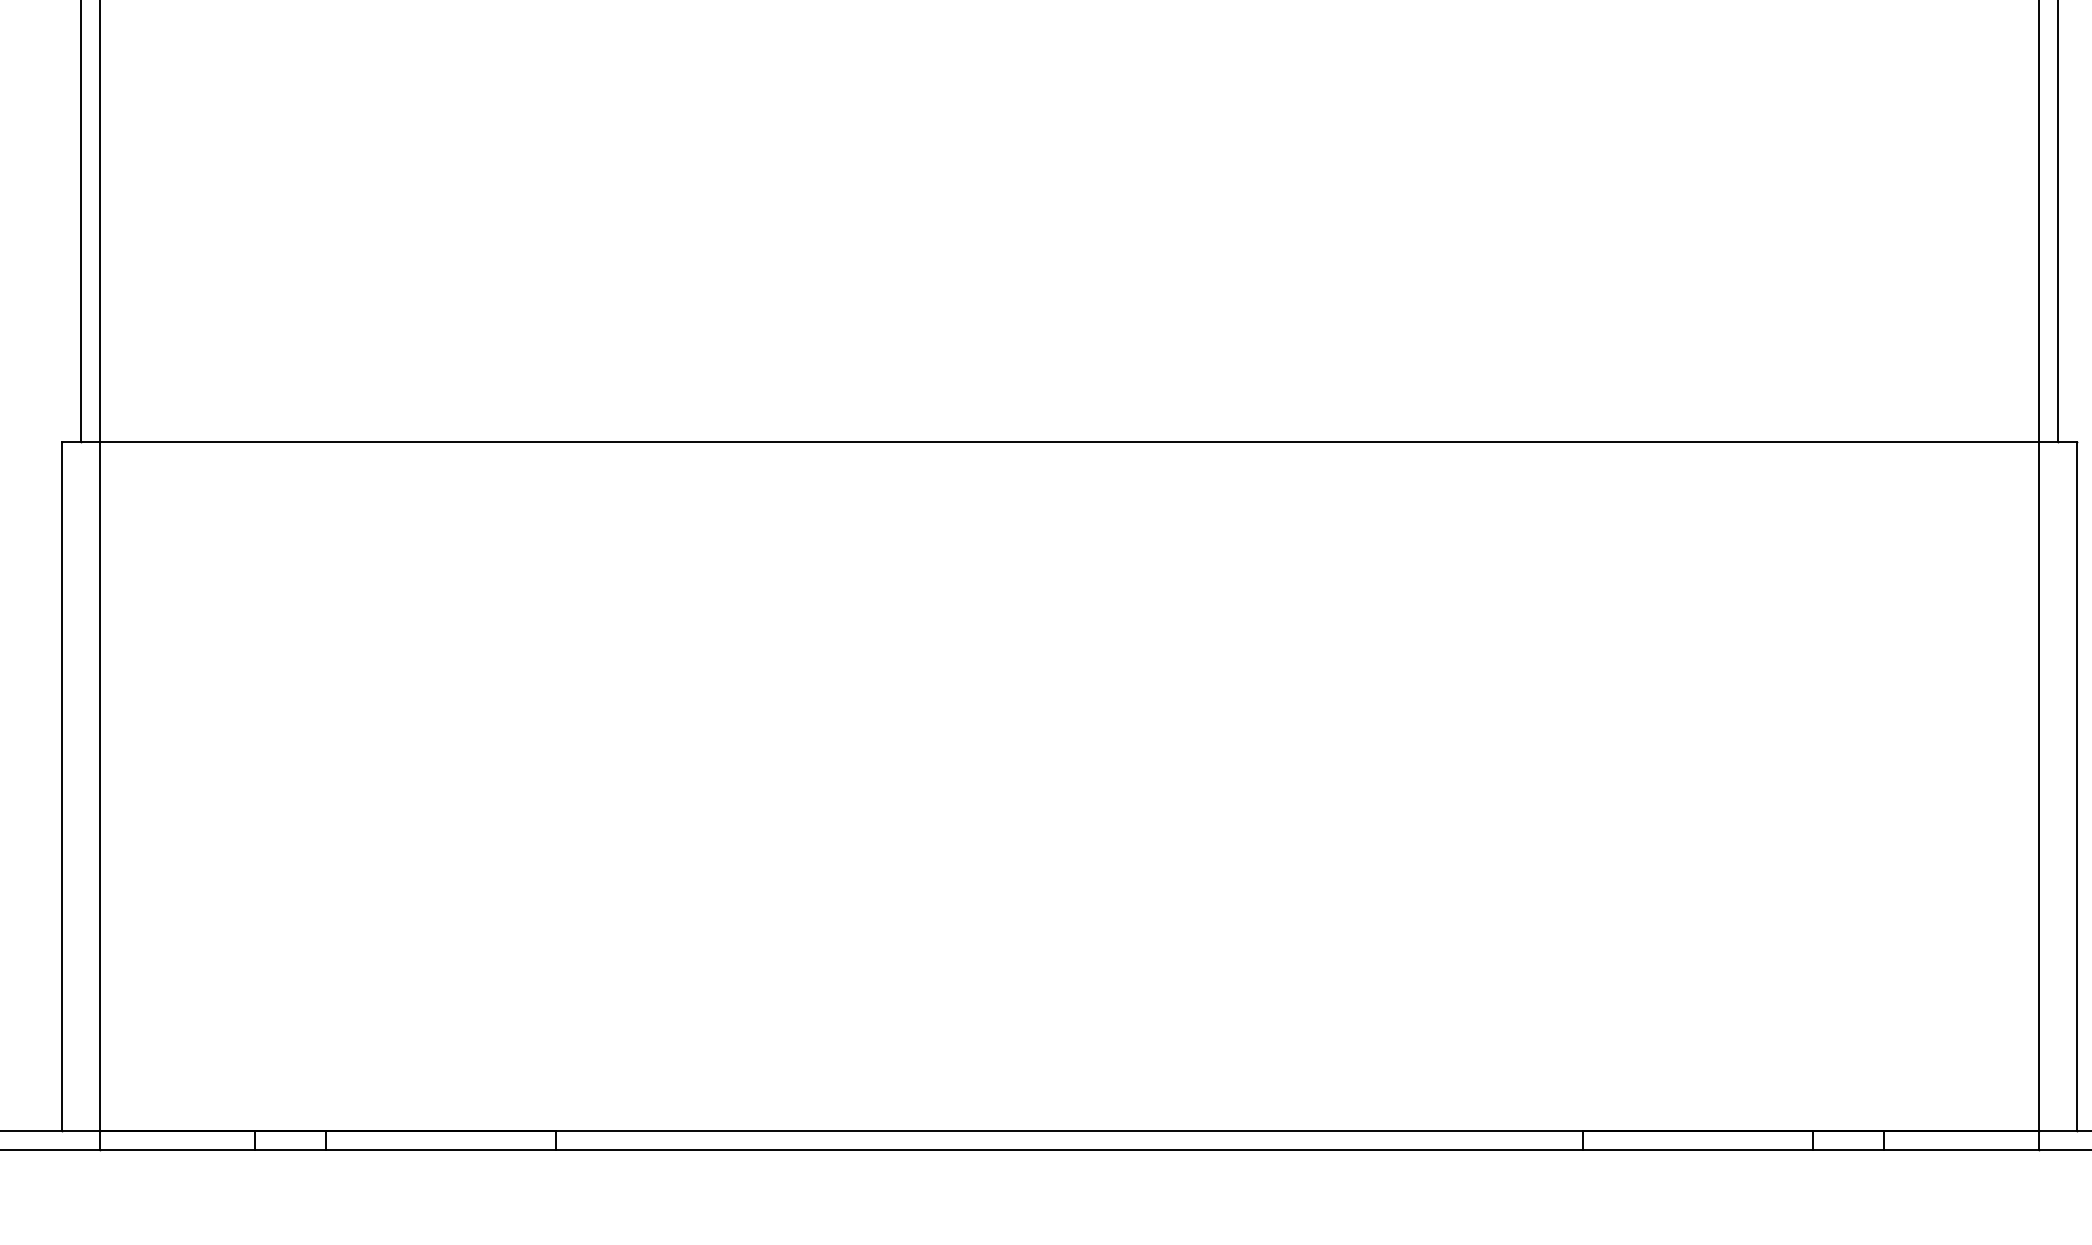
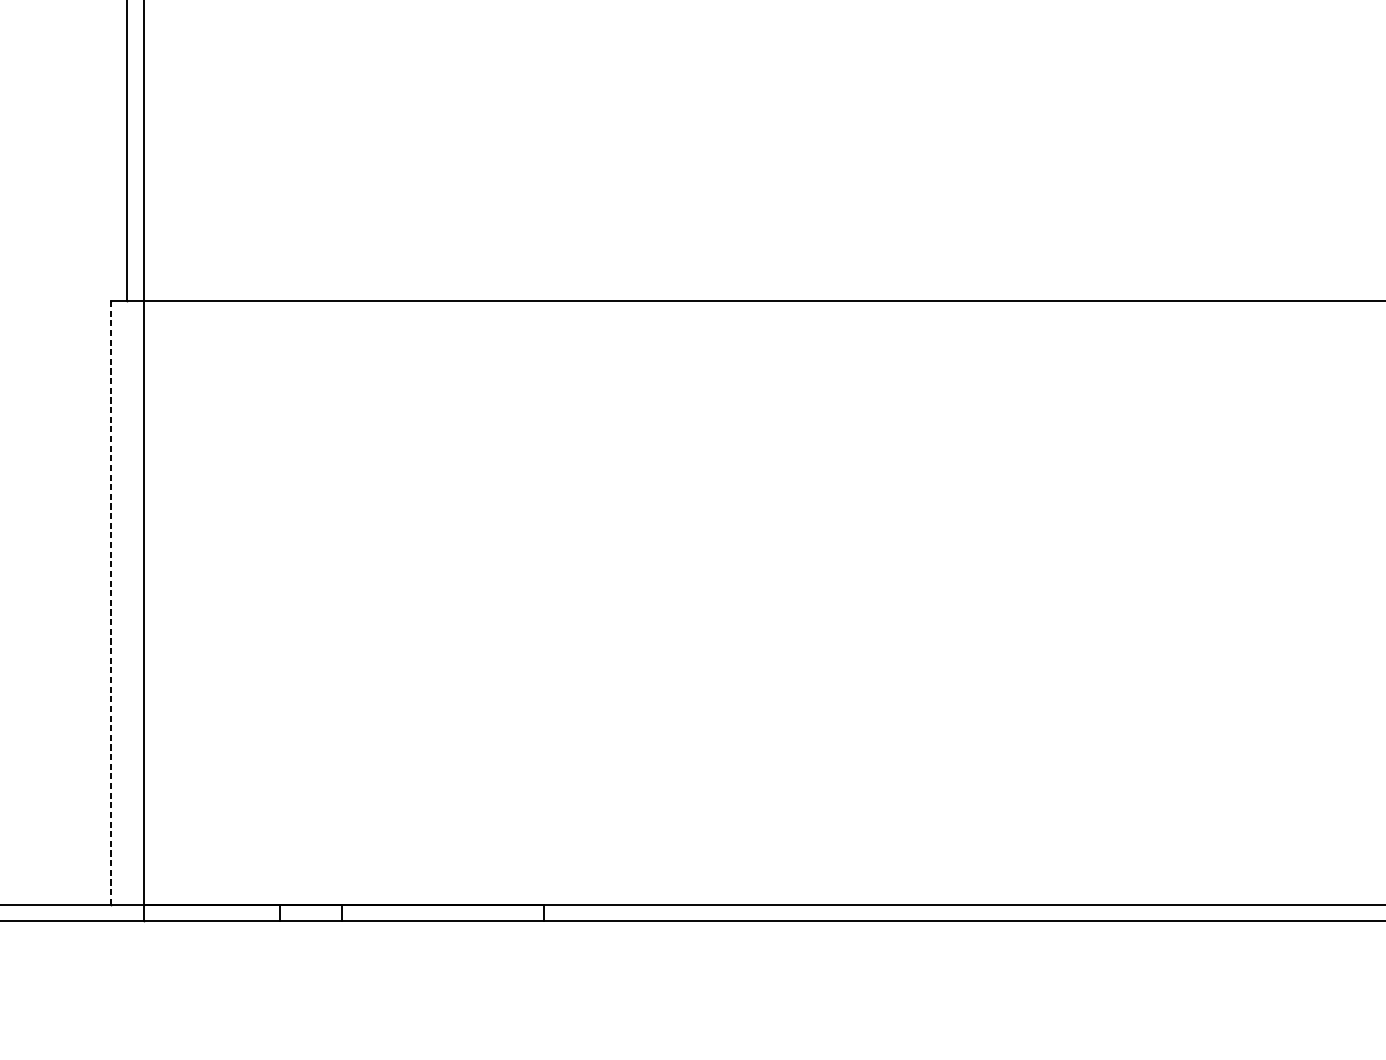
line: (61, 786) -> (110, 602), solid -> dashed

